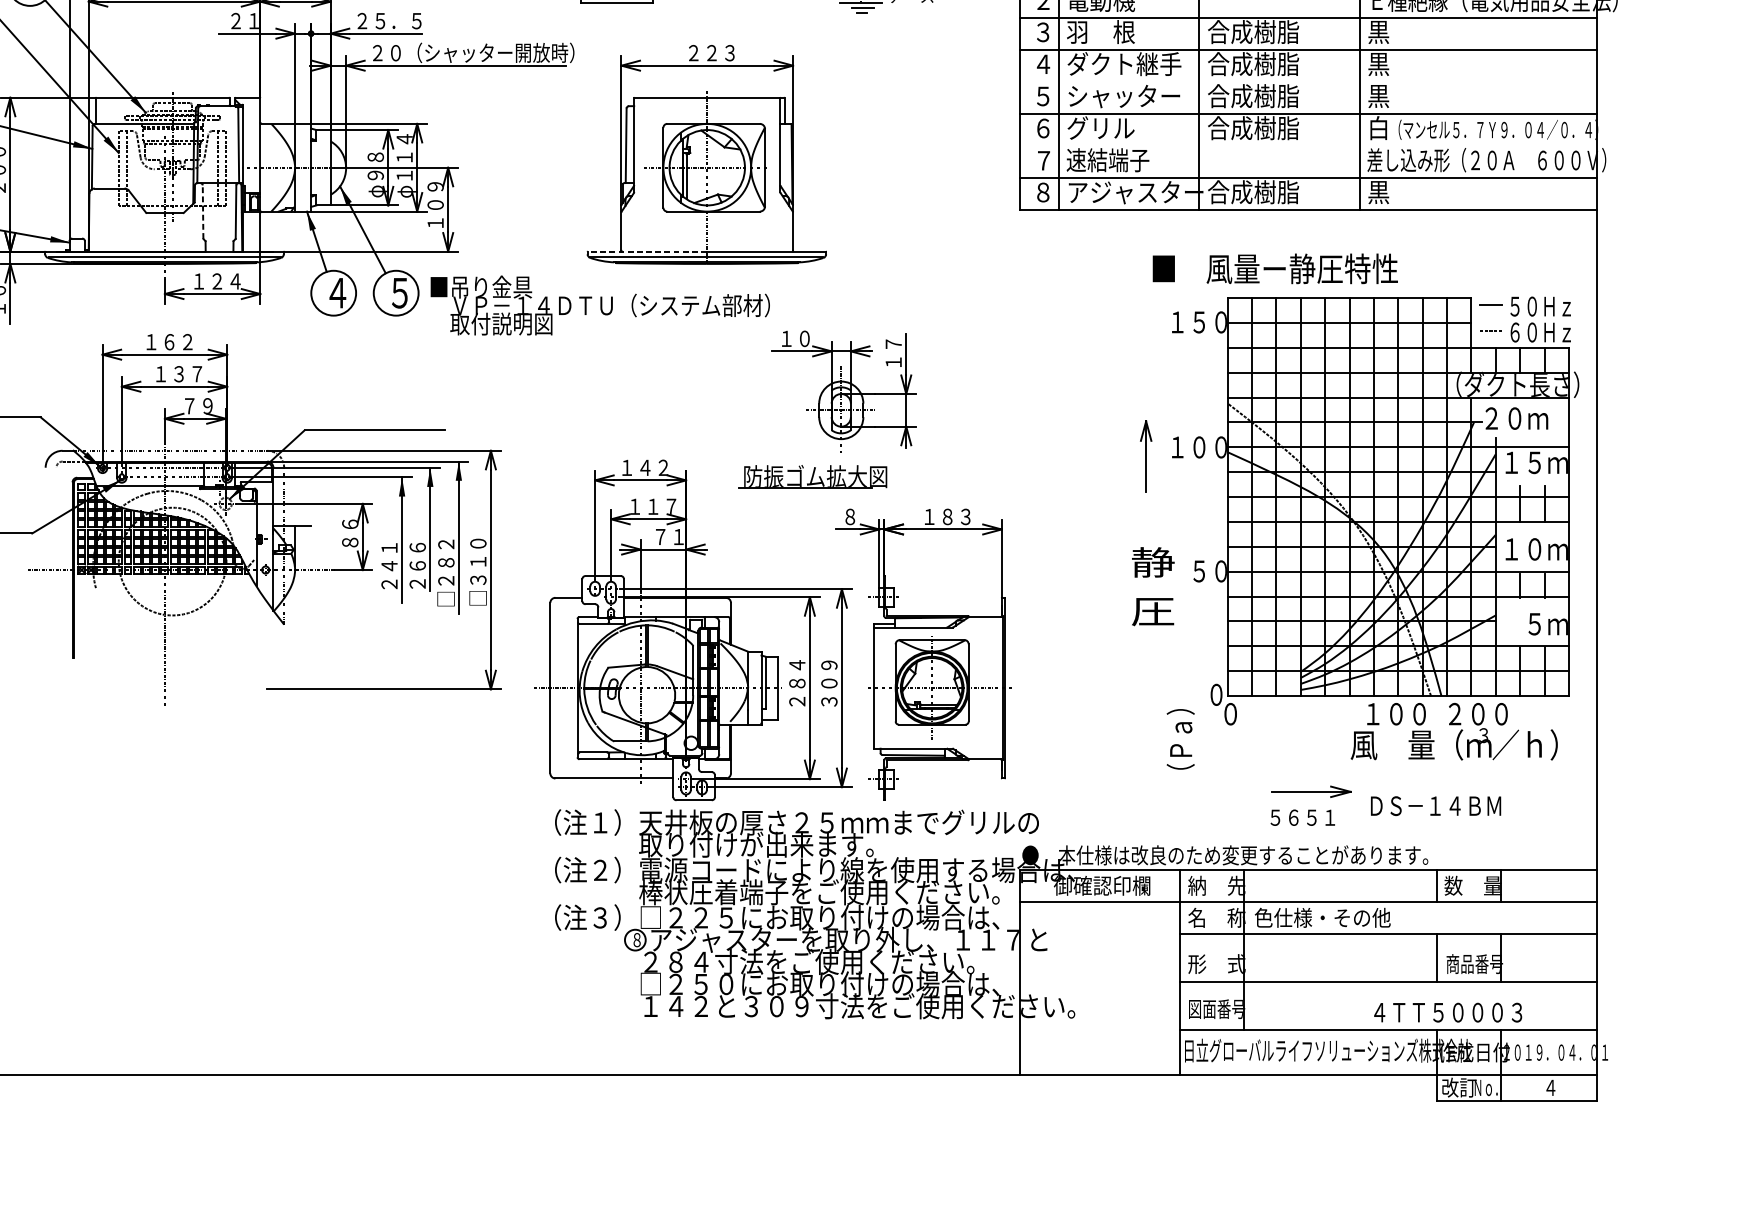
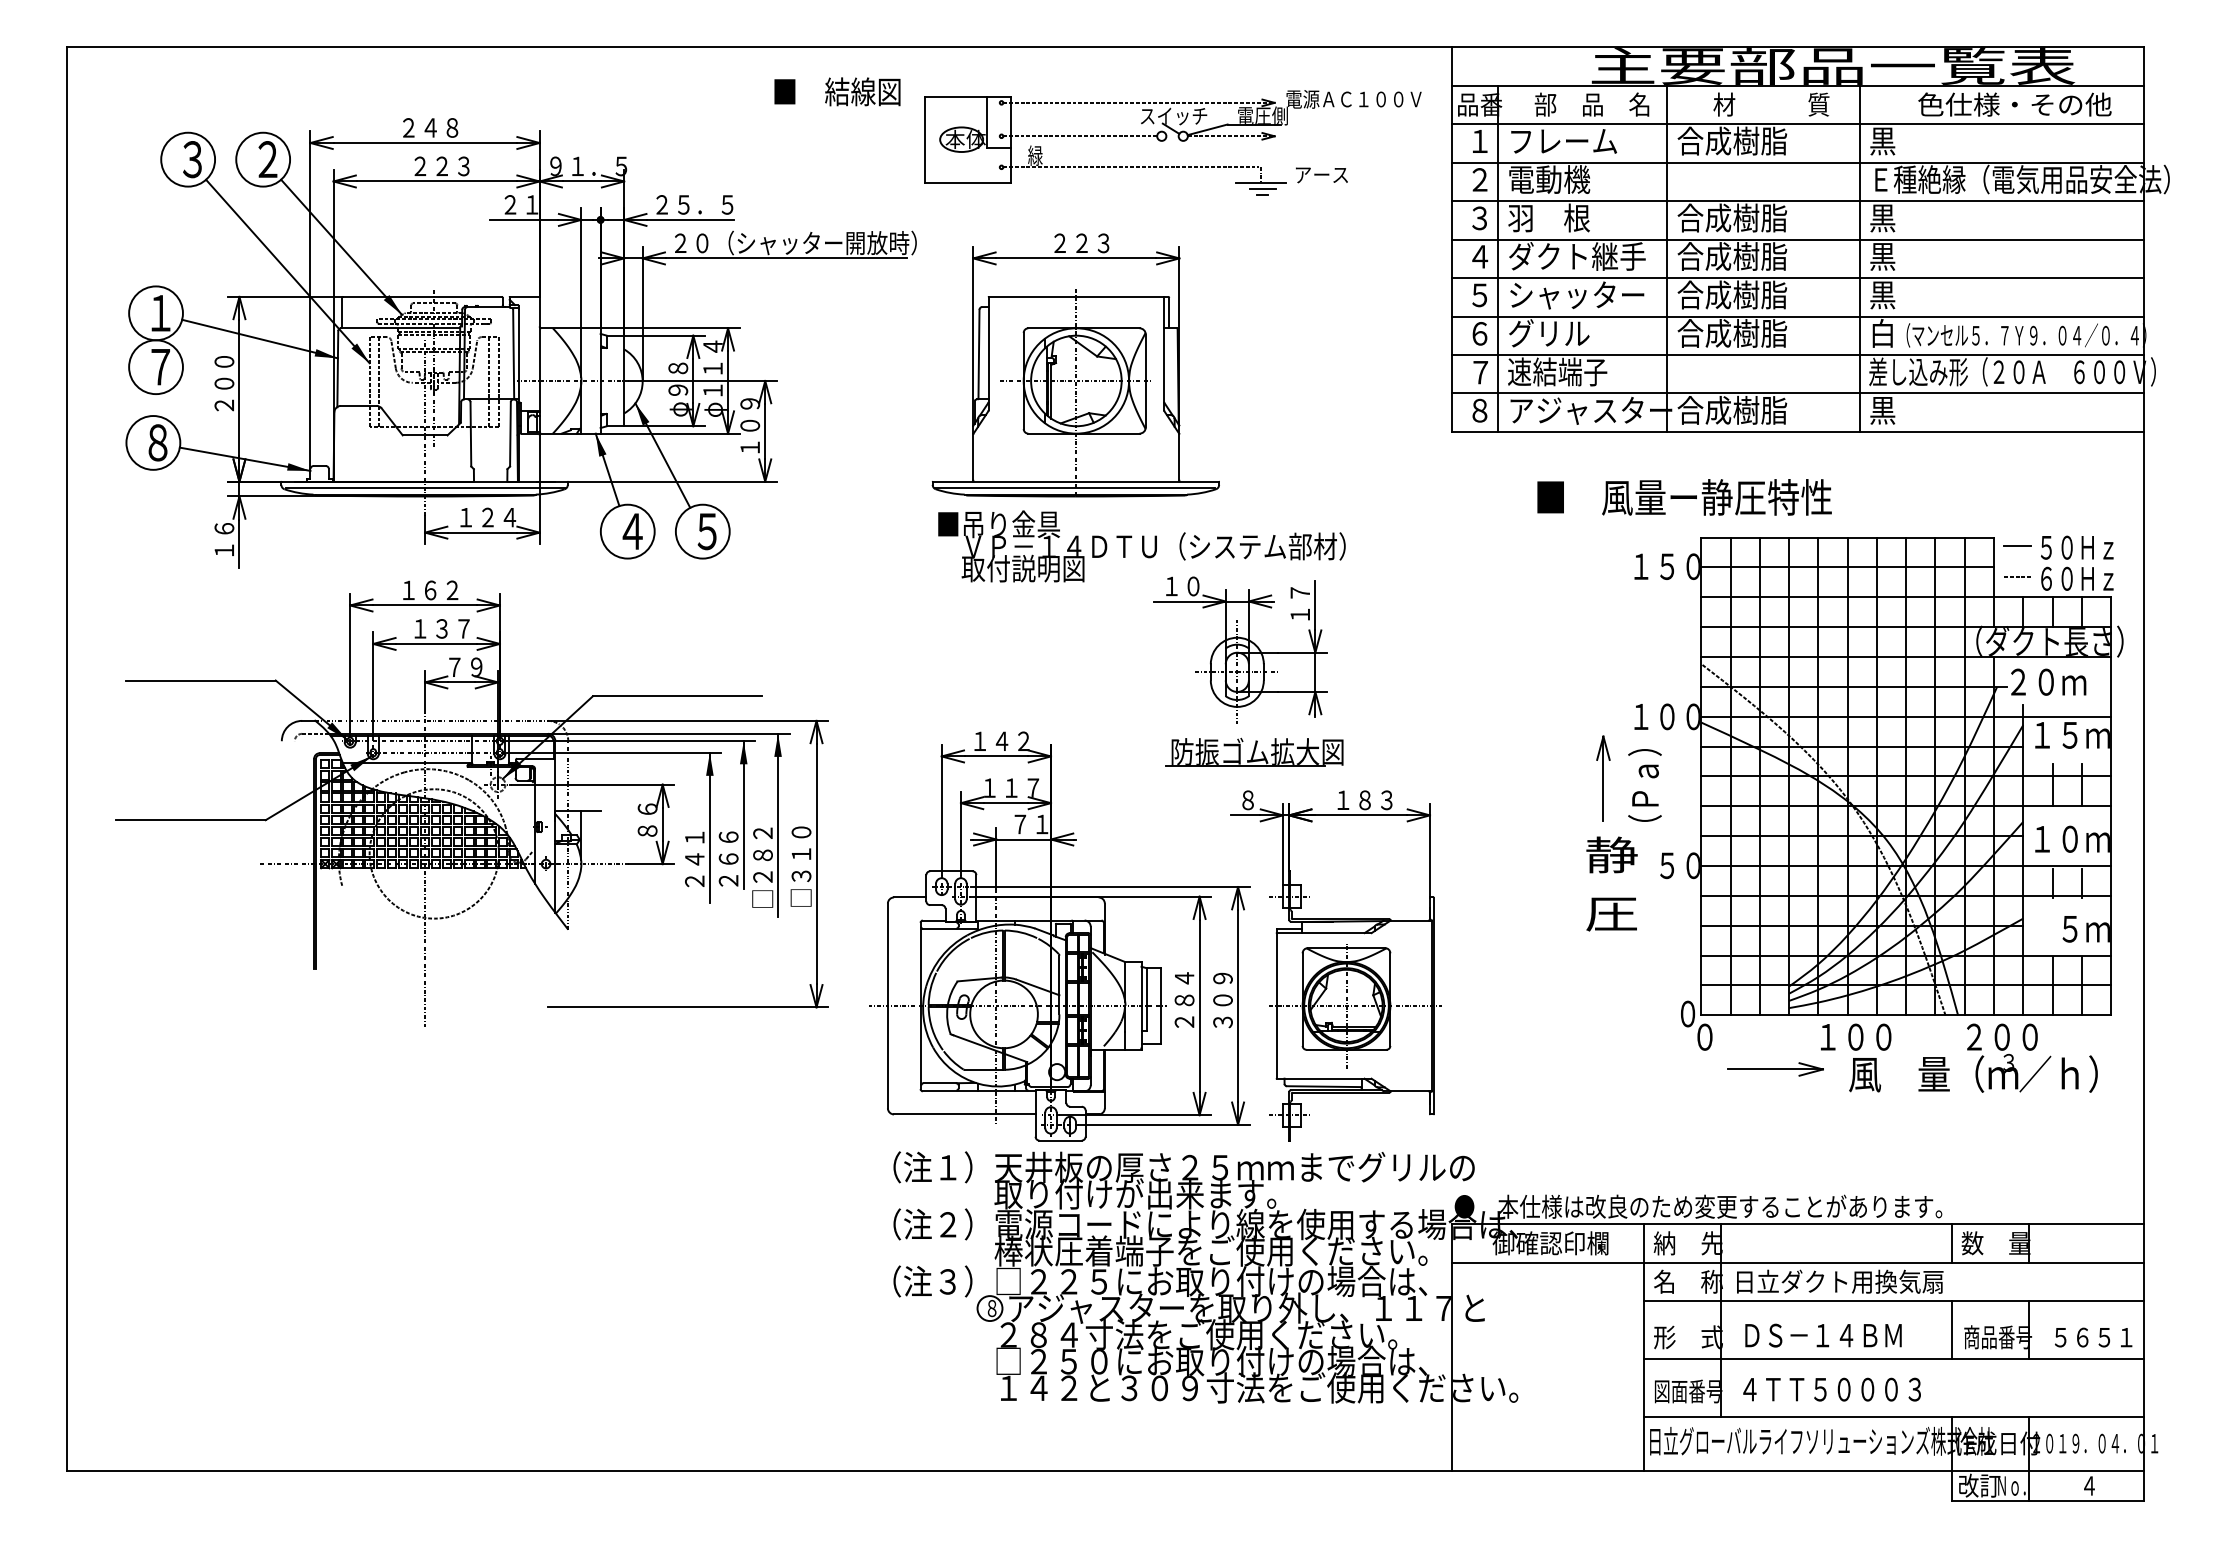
line: (1308, 82) -> (1798, 278), added
line: (1308, 146) -> (1798, 355), added
line: (202, 211) -> (470, 433), dashed -> solid
line: (646, 251) -> (1003, 481), dashed -> solid
text: (1275, 268) -> (1684, 497), moved
text: (599, 305) -> (1141, 546), moved
part: (1146, 456) -> (1603, 778), moved
part: (813, 476) -> (1254, 751), moved
text: (1396, 713) -> (1856, 1036), moved
text: (1180, 739) -> (1644, 785), moved
part: (1311, 791) -> (1775, 1069), moved
text: (1435, 806) -> (1823, 1335), moved
text: (1302, 817) -> (2093, 1337), moved
text: (1341, 917) -> (1838, 1281), 色仕様・その他 -> 日立ダクト用換気扇
text: (1447, 1012) -> (1831, 1389), moved

